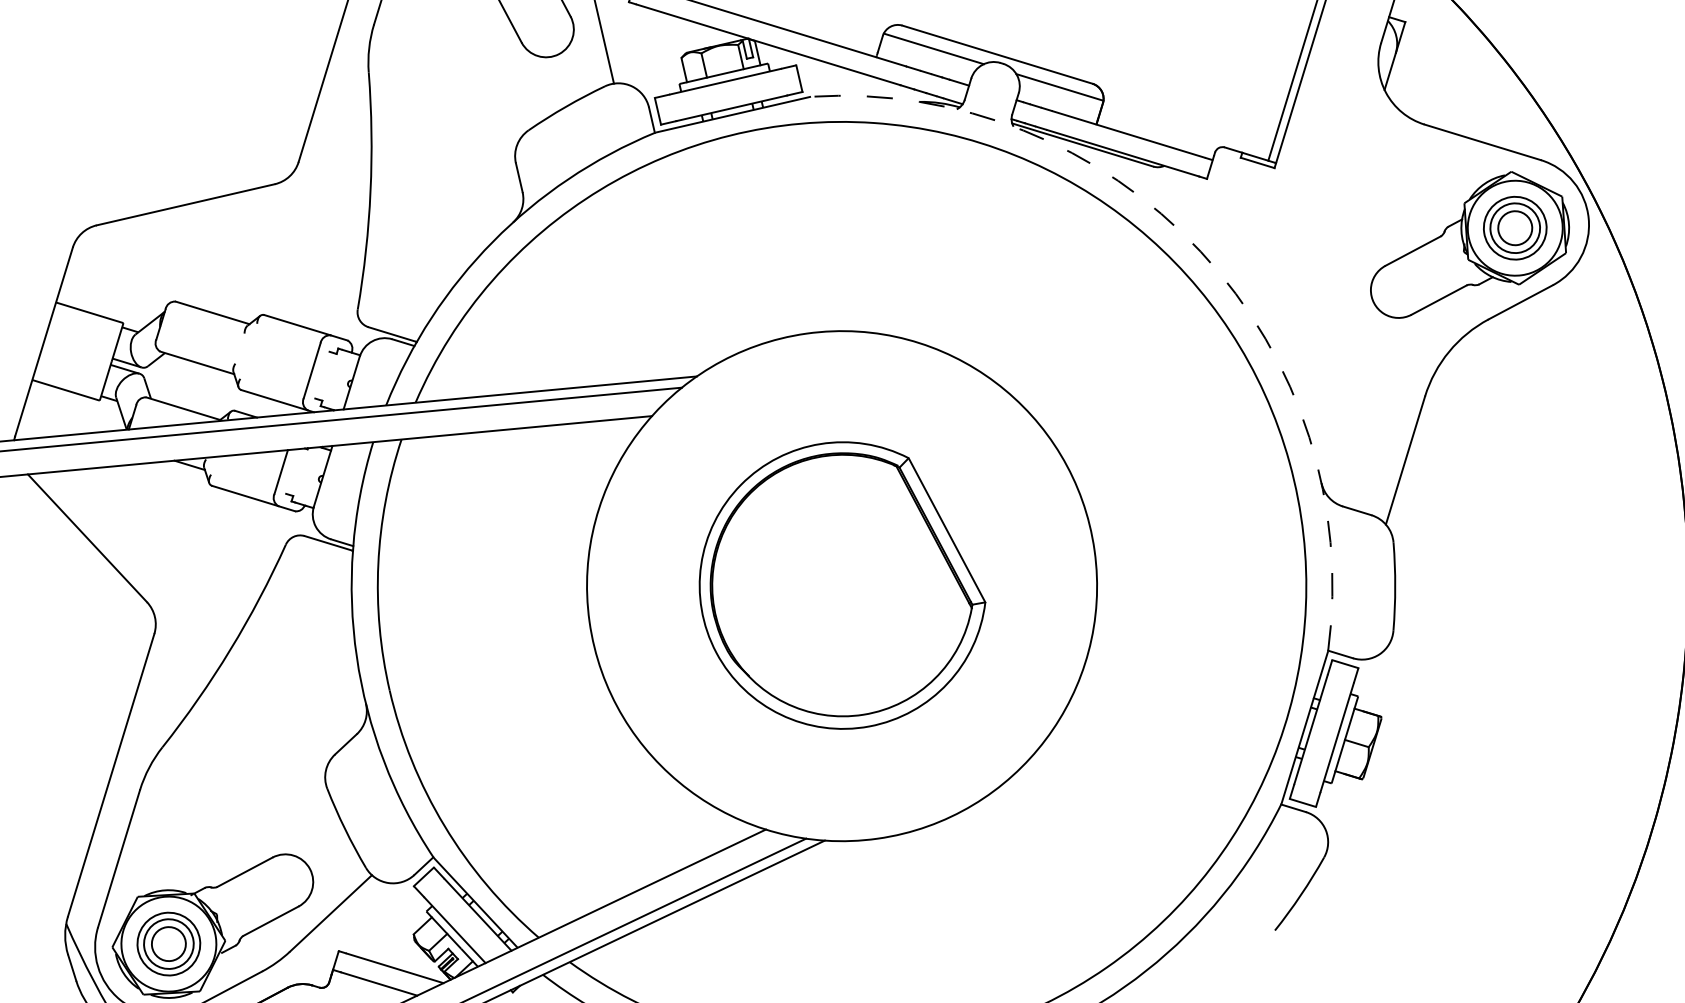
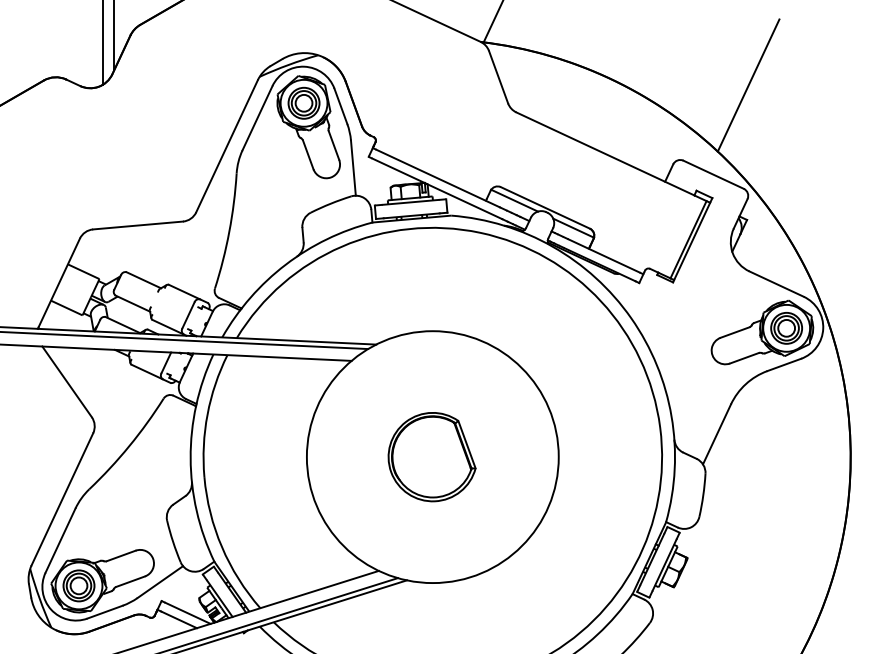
arc: (1201, 252) -> (631, 318), dashed -> solid
part: (839, 587) -> (431, 457), size x0.62

